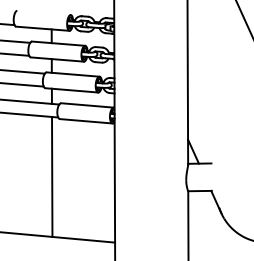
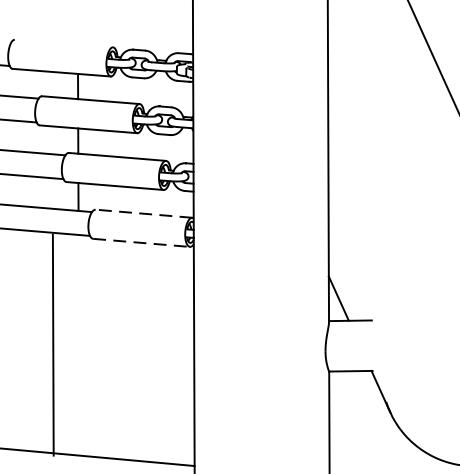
line: (87, 105) -> (143, 213), solid -> dashed
line: (86, 121) -> (142, 243), solid -> dashed
line: (52, 176) -> (53, 344), moved

